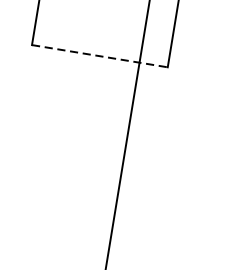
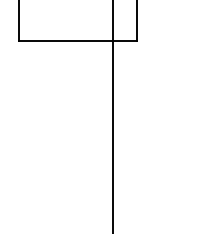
line: (100, 55) -> (78, 40), dashed -> solid

